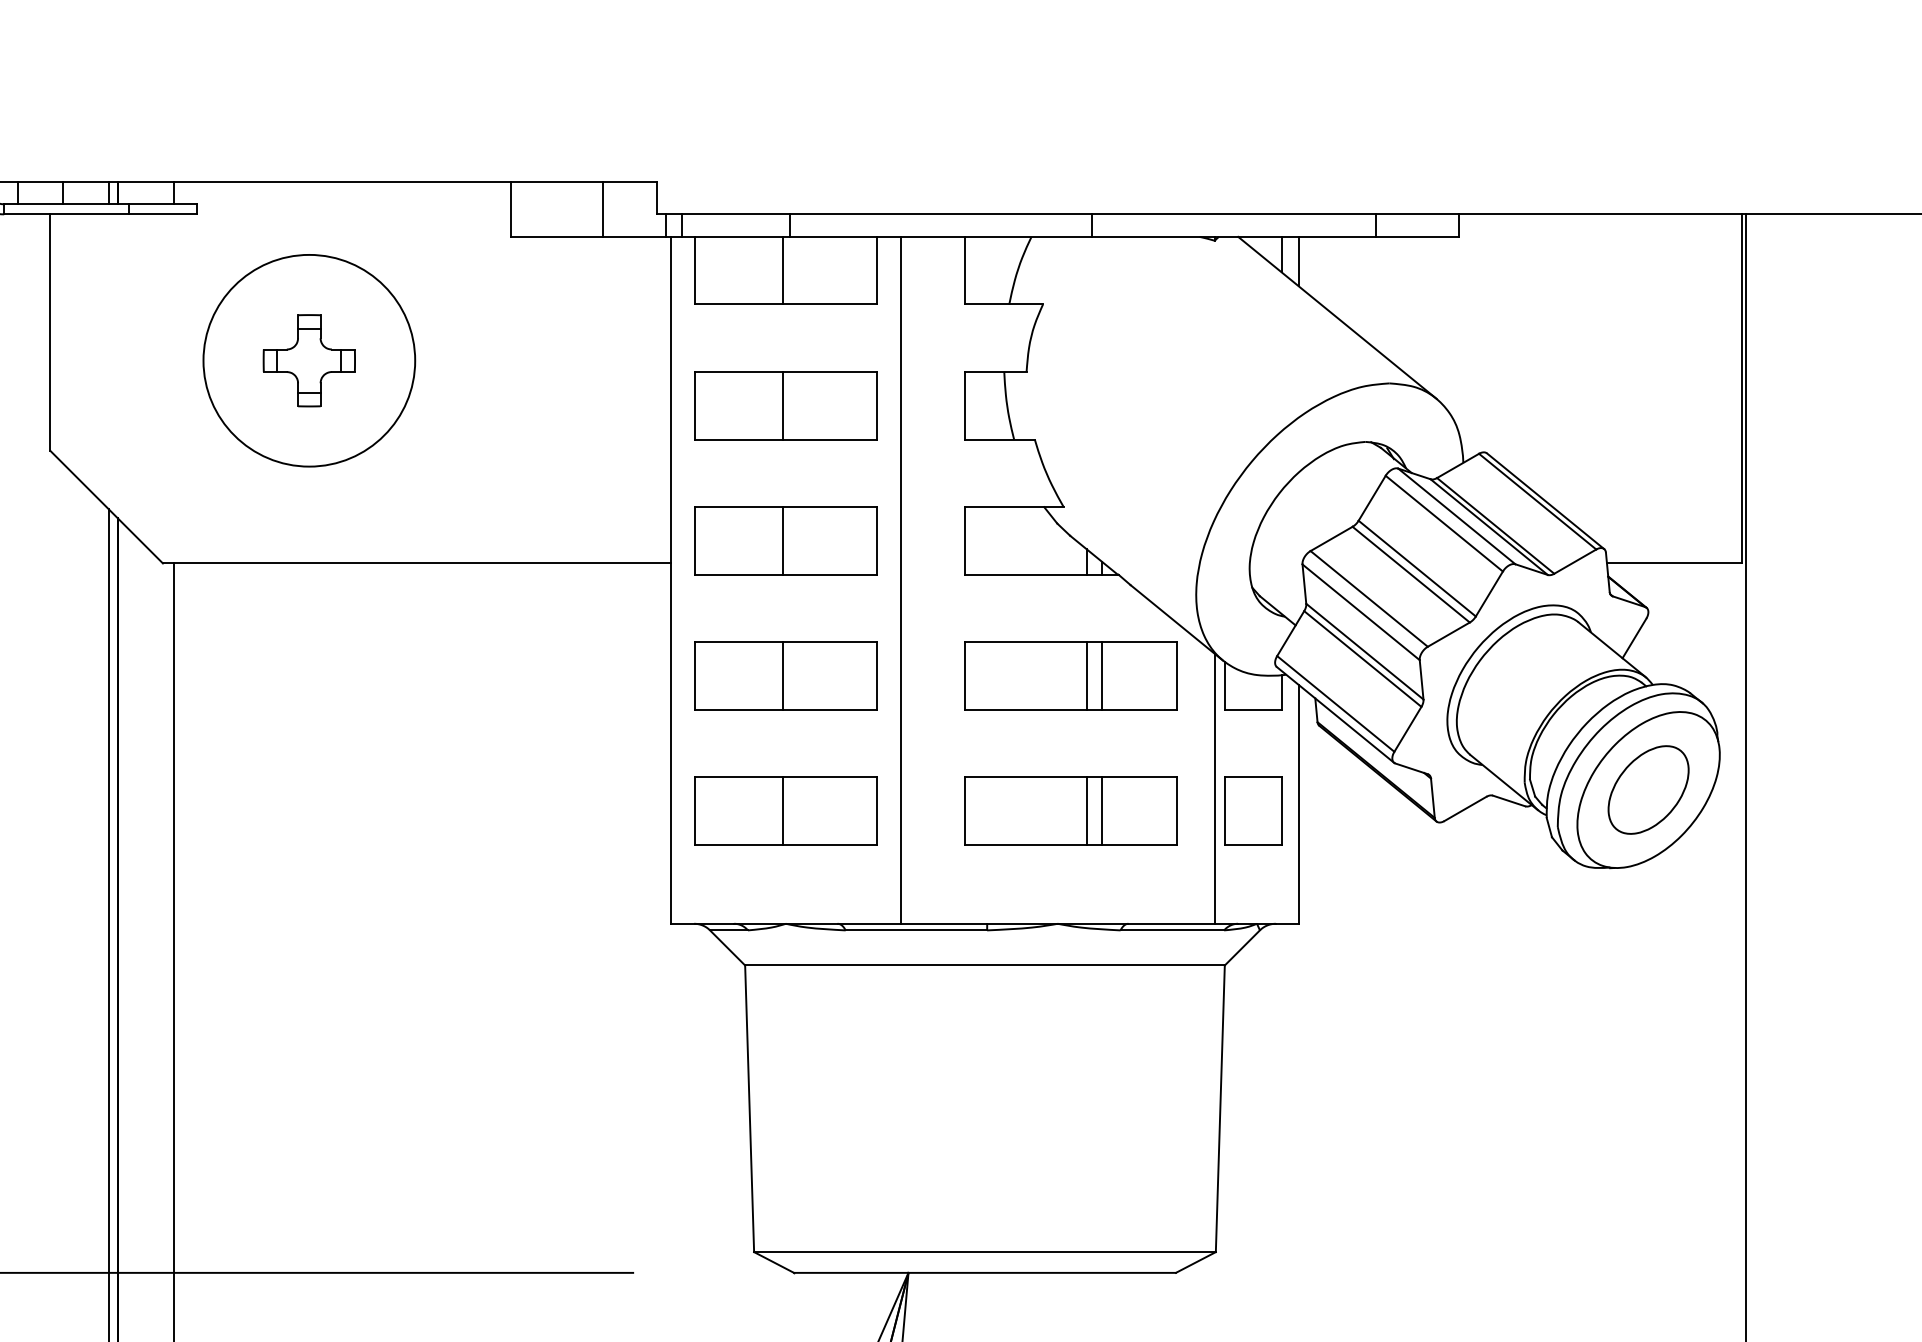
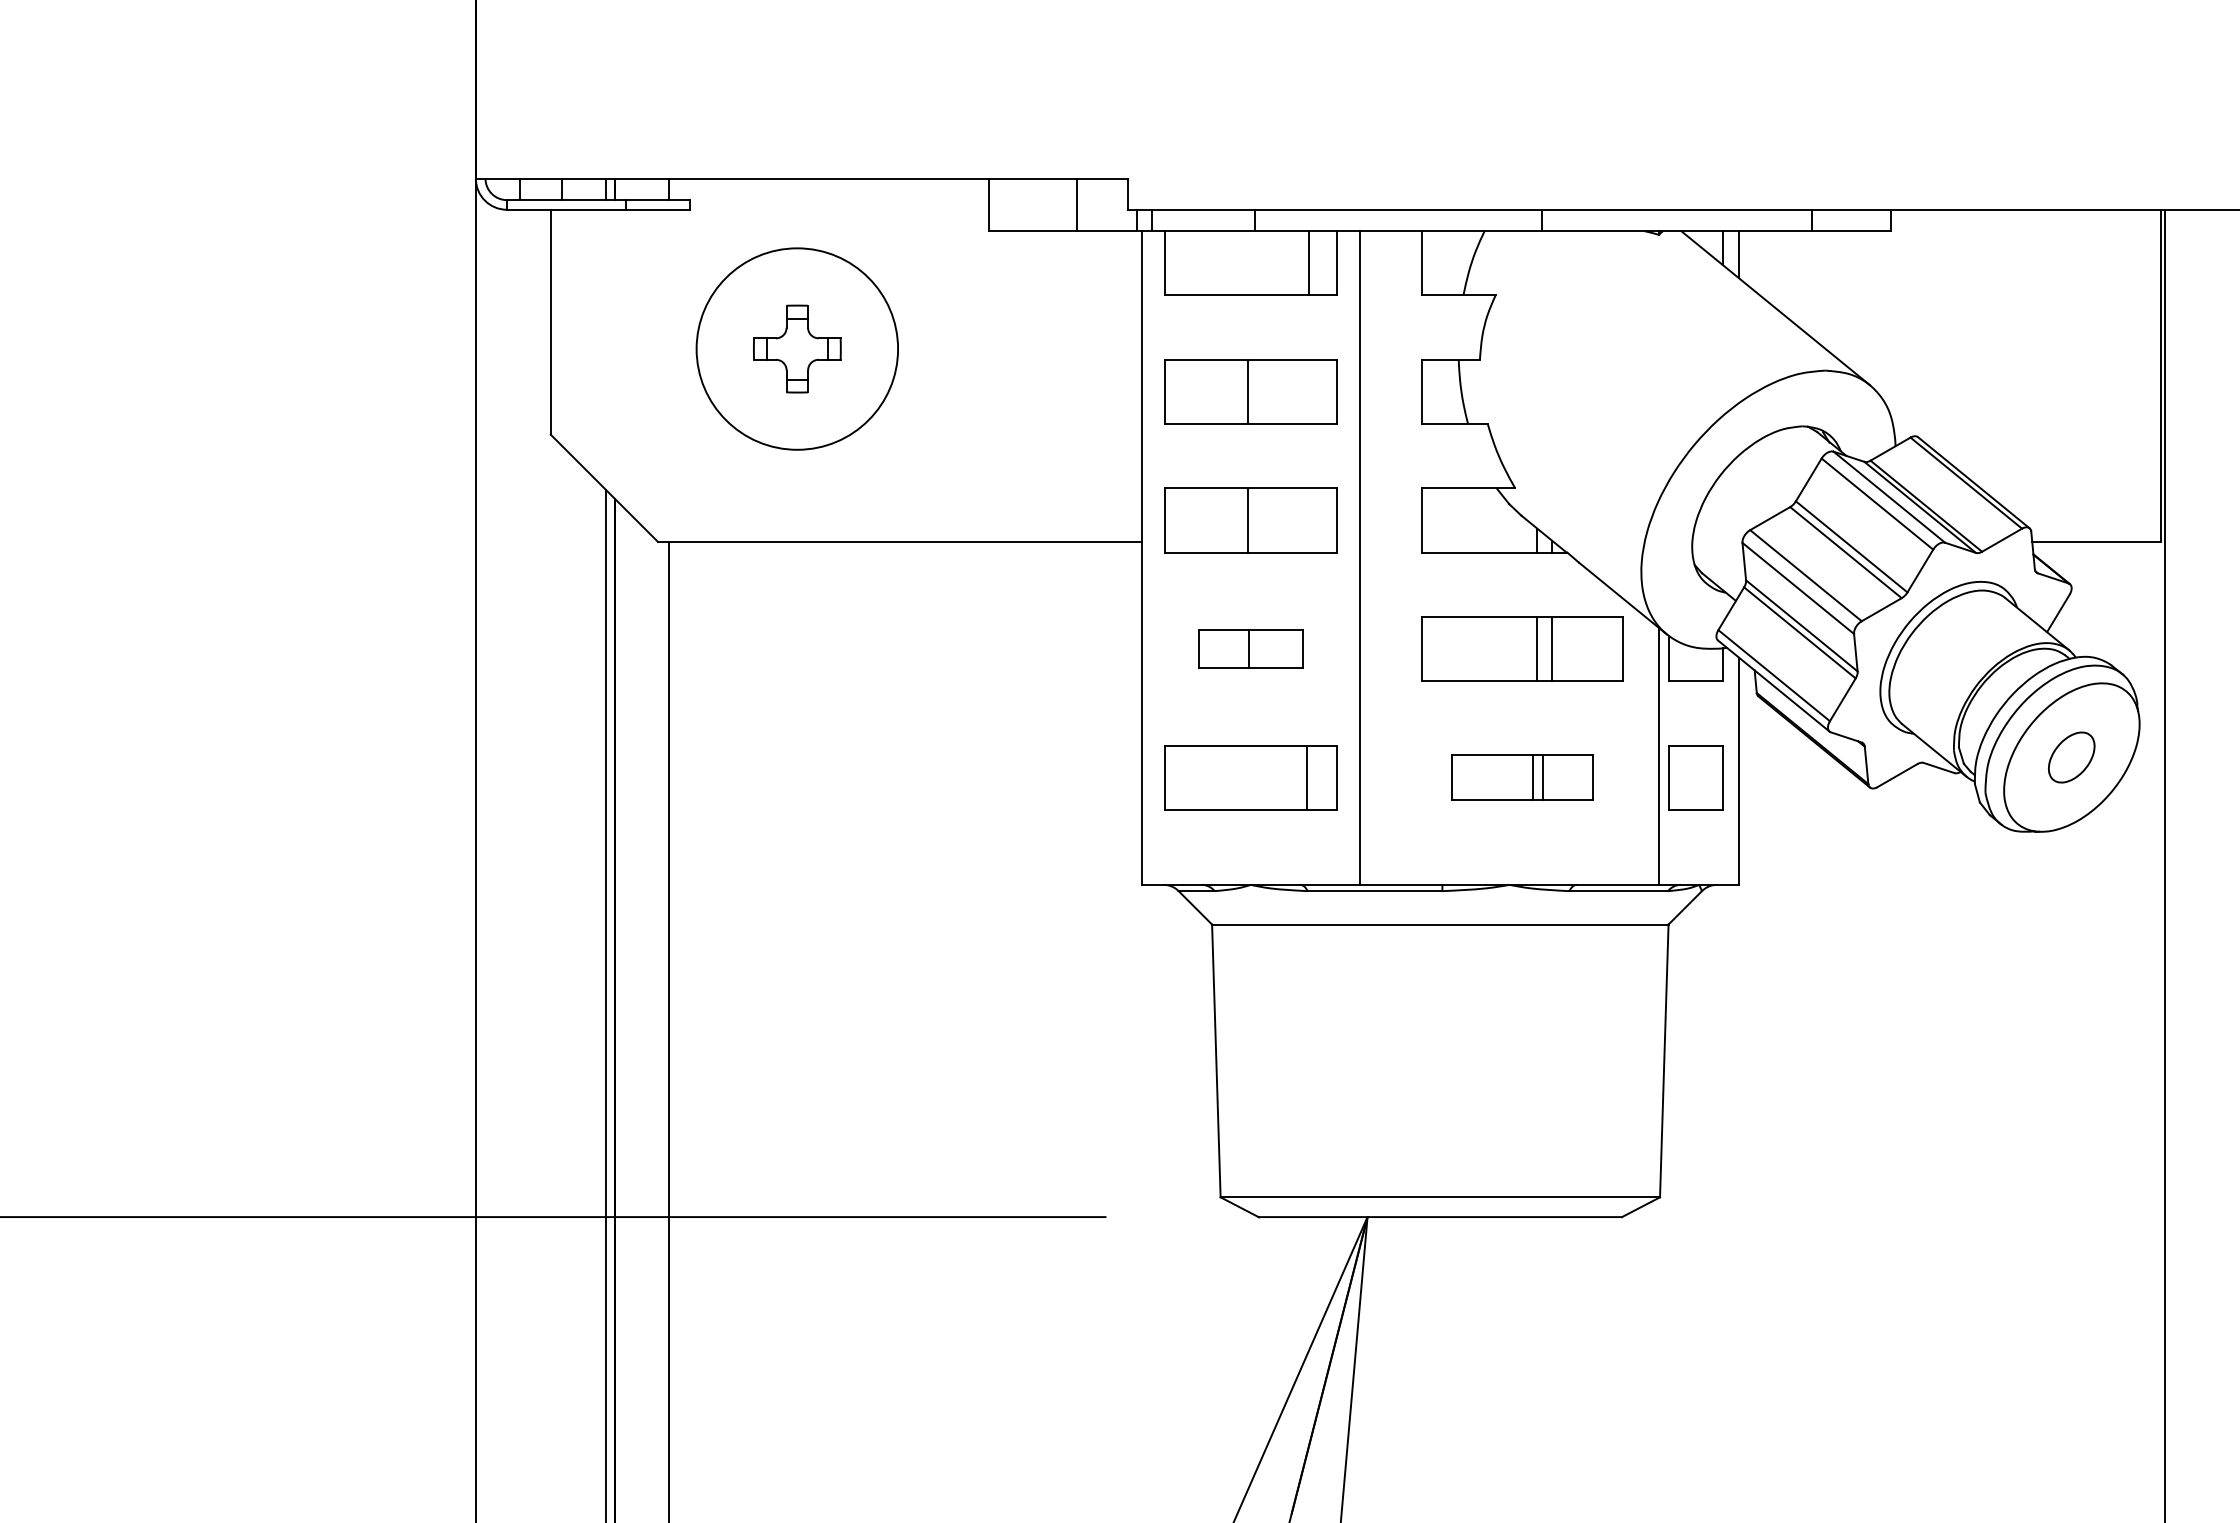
line: (783, 270) -> (1309, 263), moved
part: (785, 675) -> (1250, 648), size x0.6
part: (1648, 789) -> (2071, 757), size x0.6
line: (783, 810) -> (1307, 777), moved
part: (1071, 810) -> (1522, 777), size x0.7

